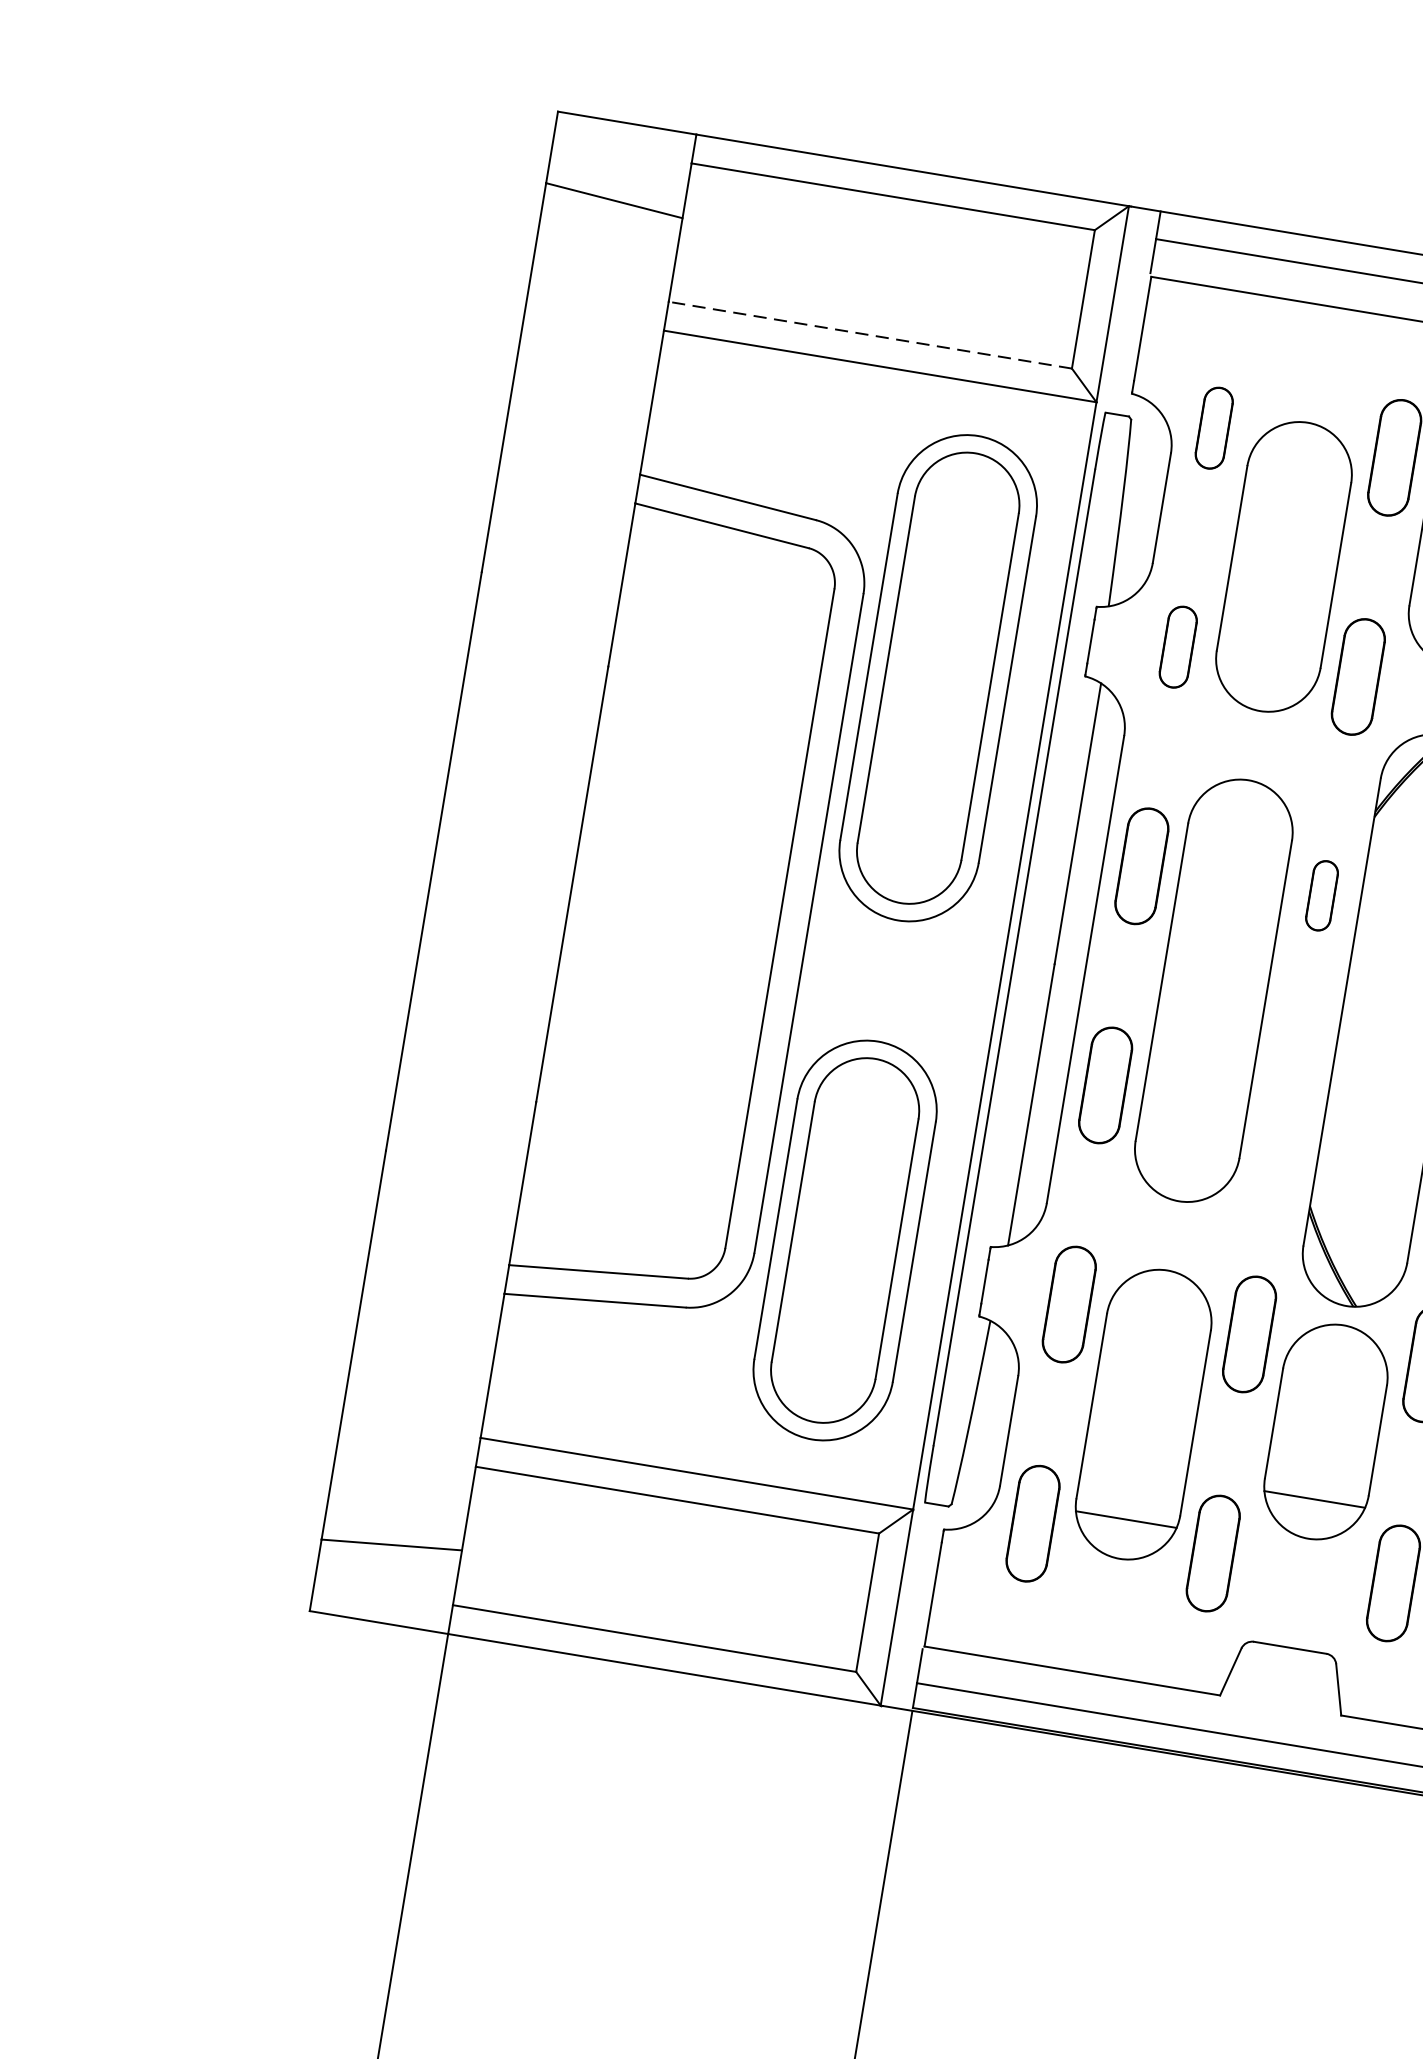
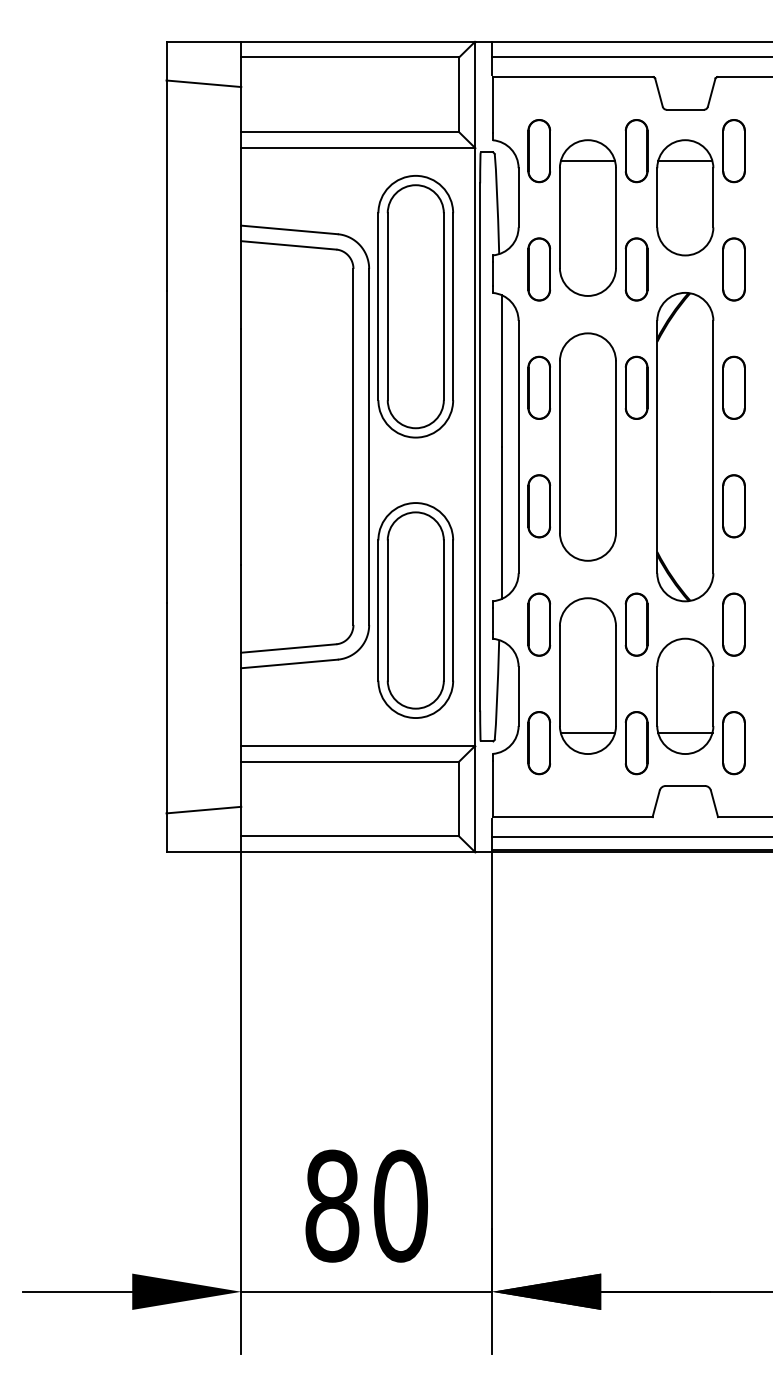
line: (870, 335) -> (350, 132), dashed -> solid
part: (1212, 428) -> (538, 151), size x1.43
line: (1300, 462) -> (587, 161), added
part: (1178, 647) -> (539, 269), size x1.43
part: (1321, 895) -> (636, 387), size x1.67
part: (1326, 1430) -> (685, 695), moved

